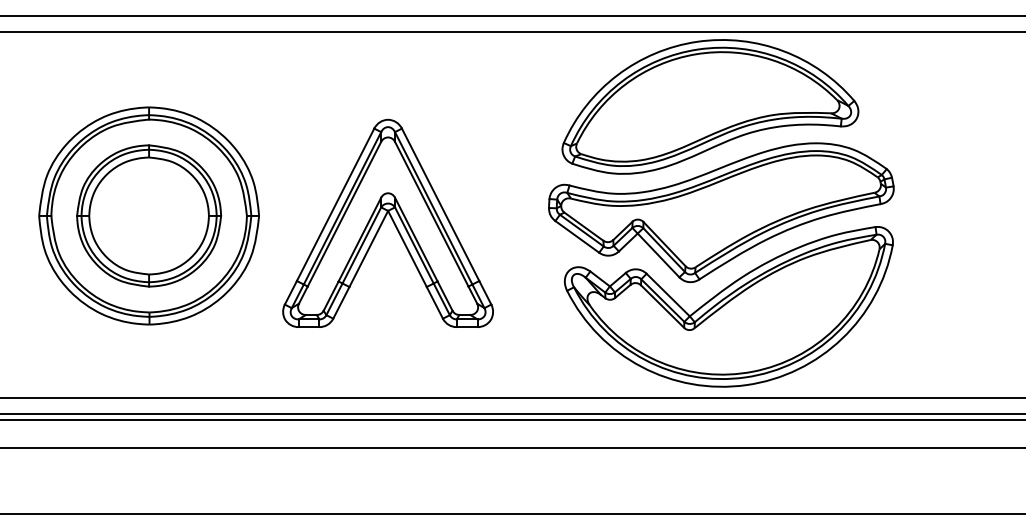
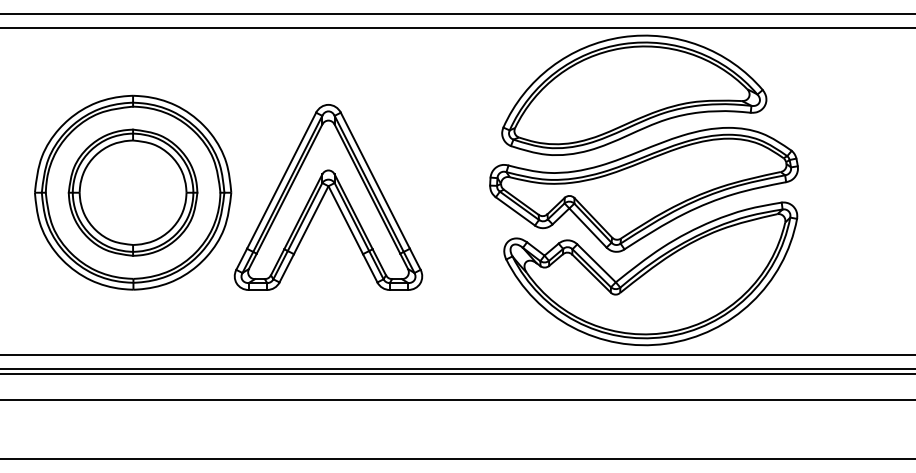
part: (388, 223) -> (328, 197), moved

